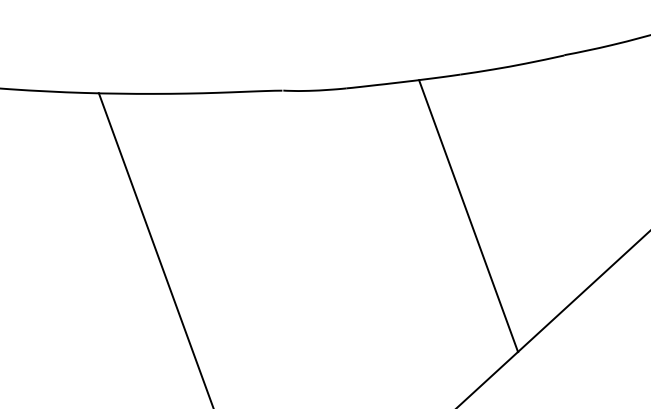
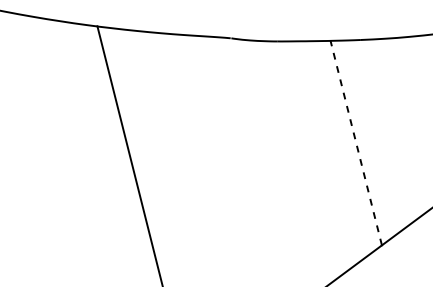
line: (468, 216) -> (356, 143), solid -> dashed

